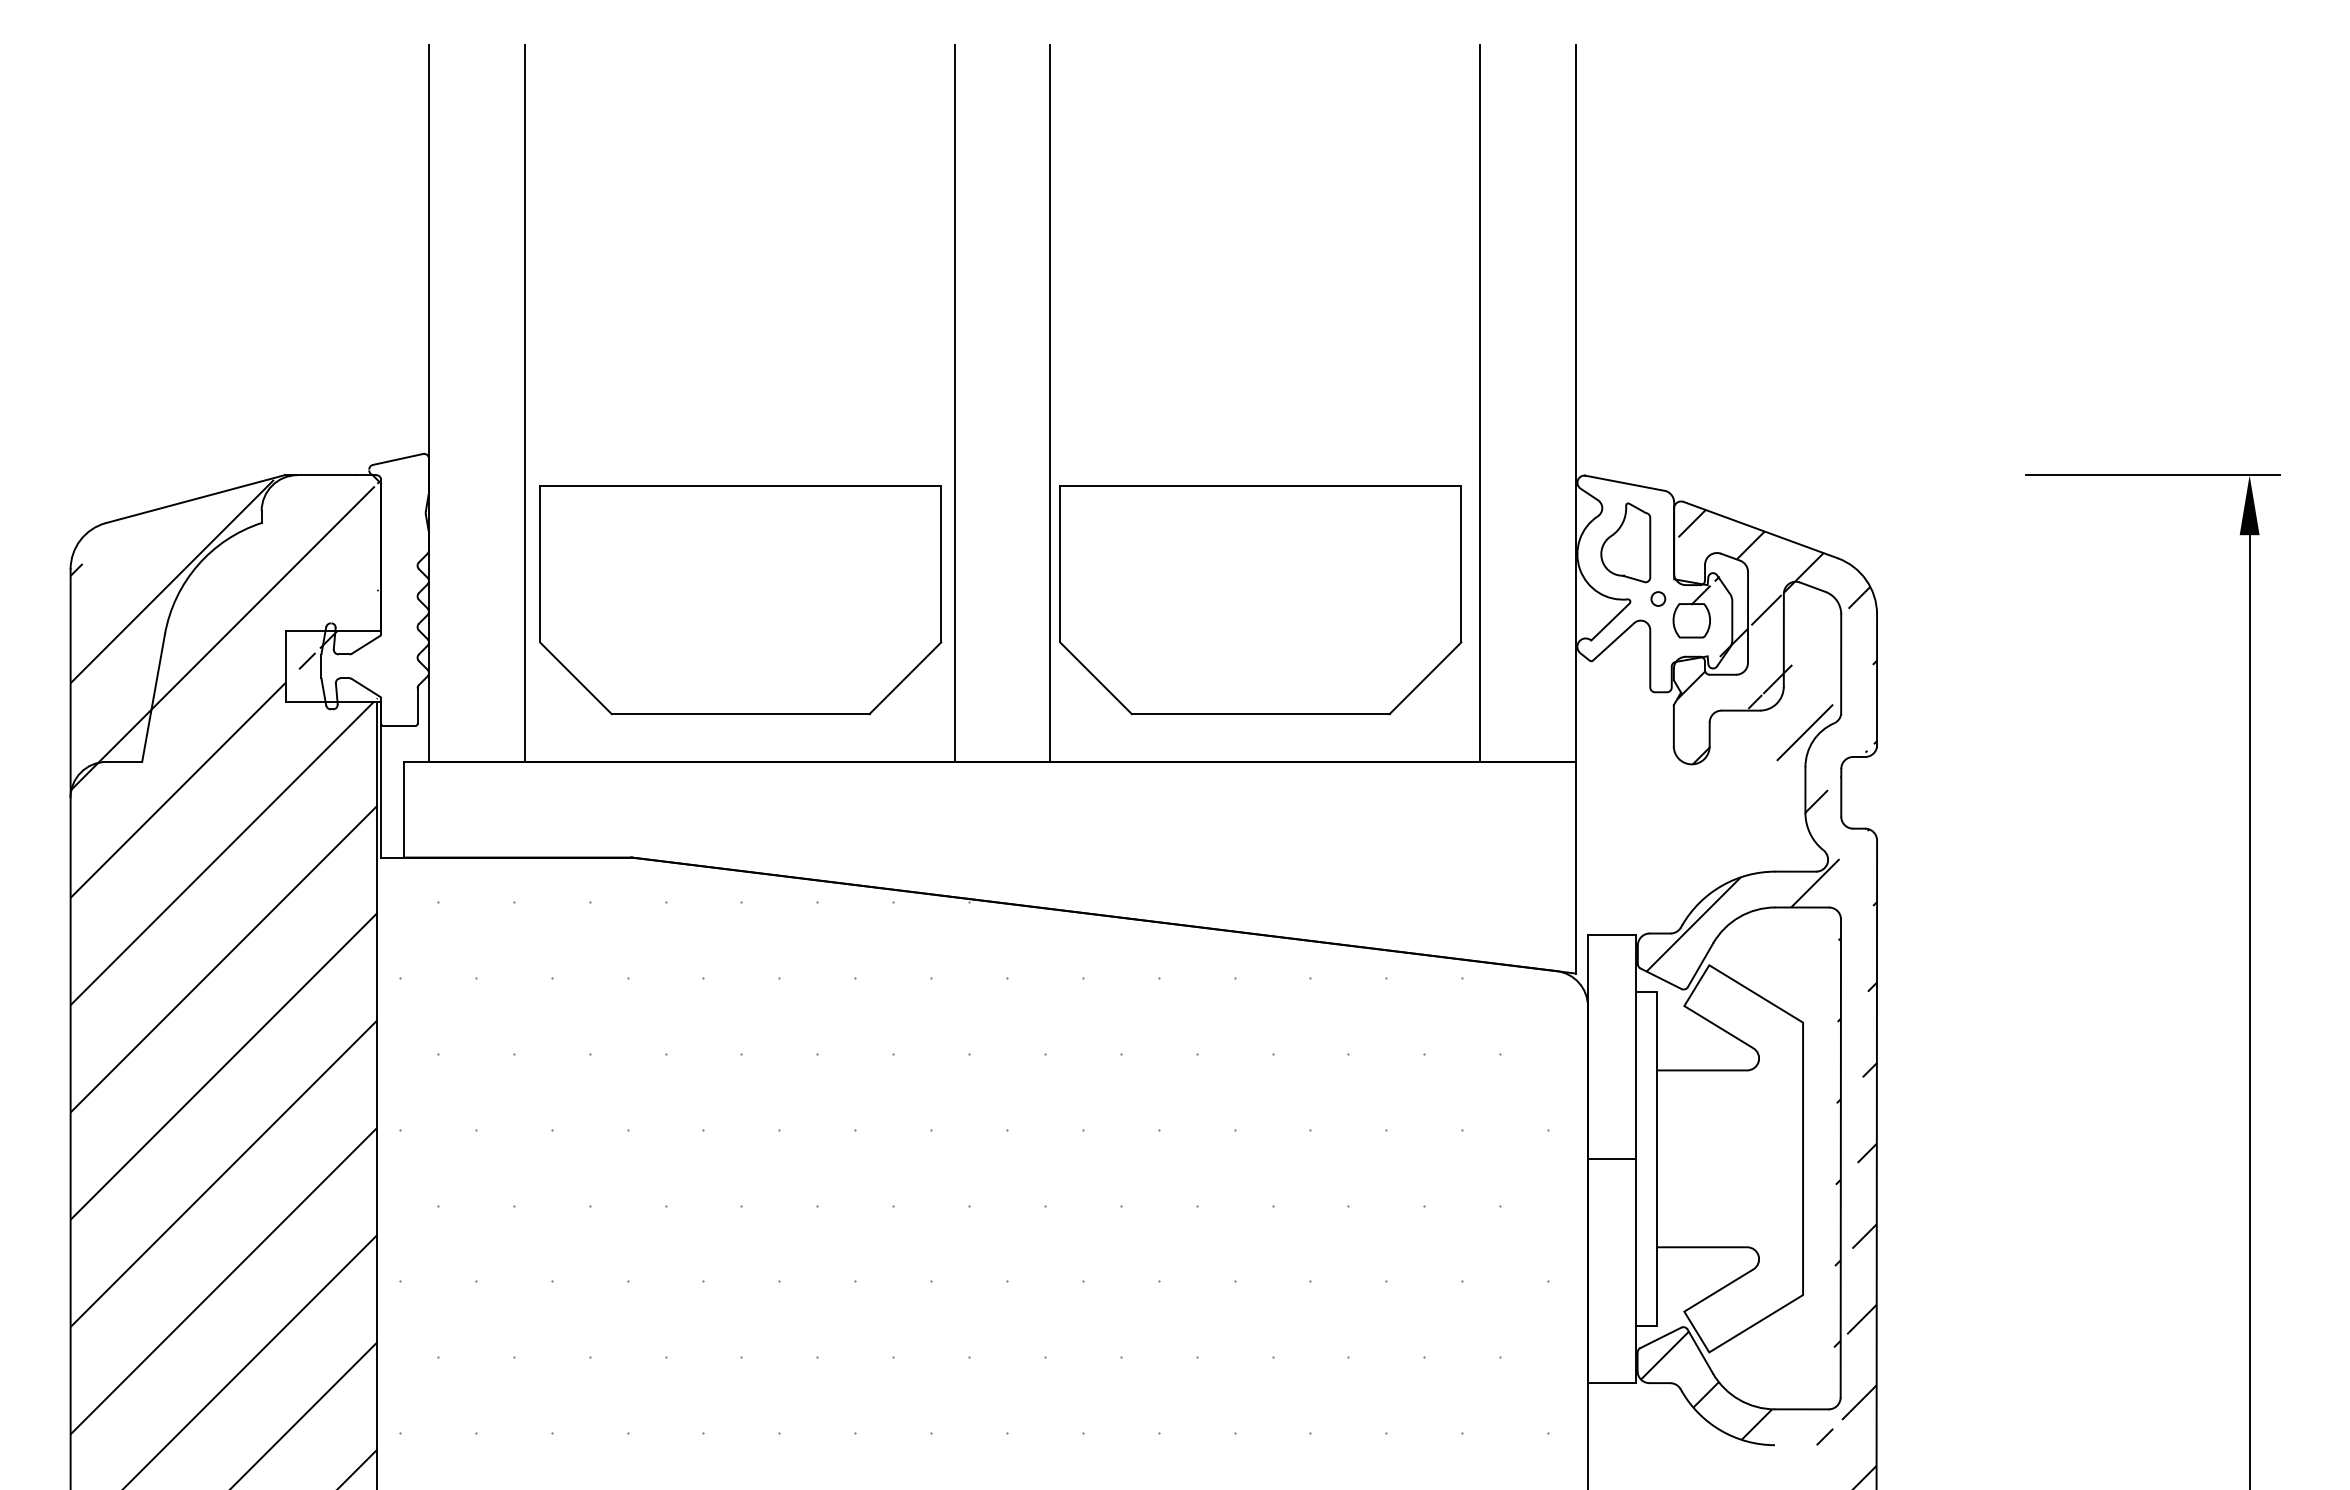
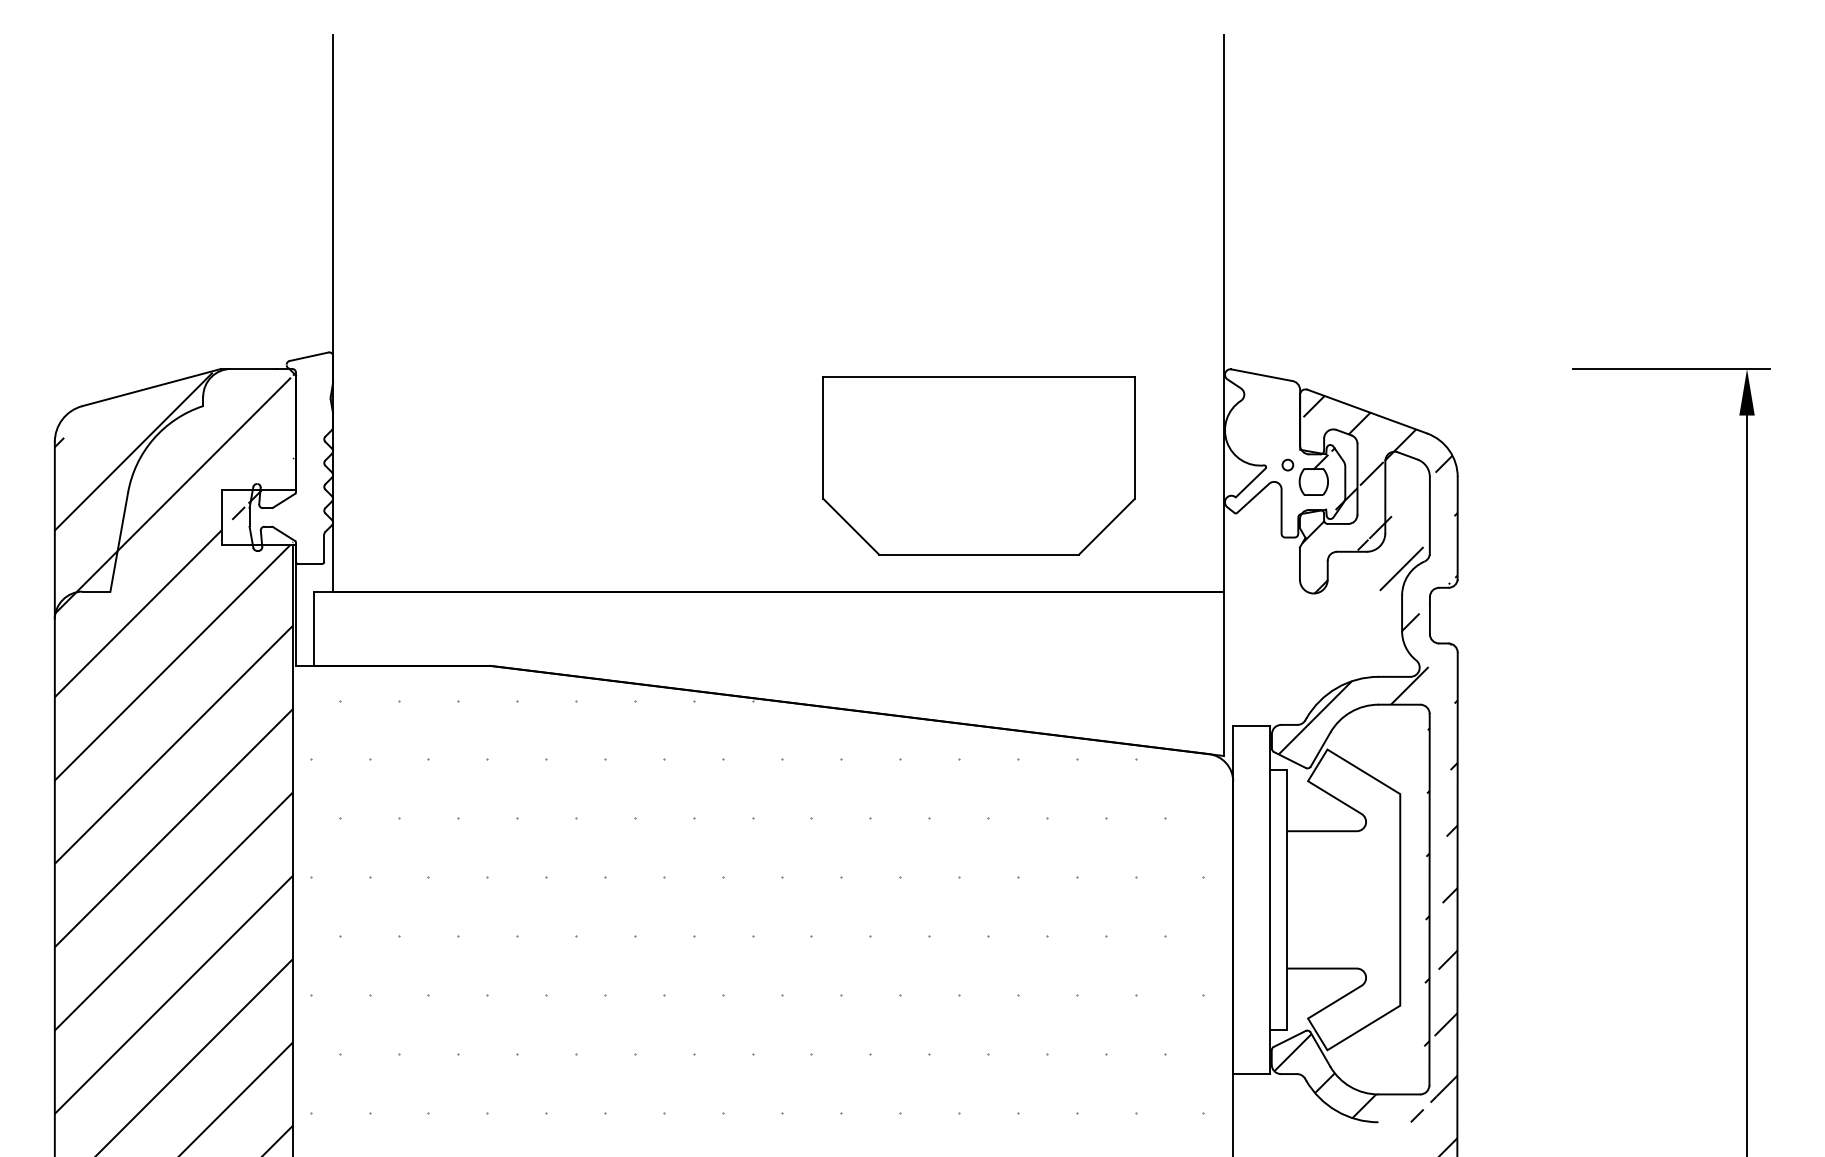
line: (524, 402) -> (407, 312), removed
line: (954, 402) -> (741, 312), removed
line: (1050, 402) -> (815, 312), removed
line: (1480, 402) -> (1149, 312), removed
curve: (1616, 533) -> (1255, 414), removed
part: (740, 600) -> (575, 466), removed
line: (1611, 1158) -> (1251, 899), removed

